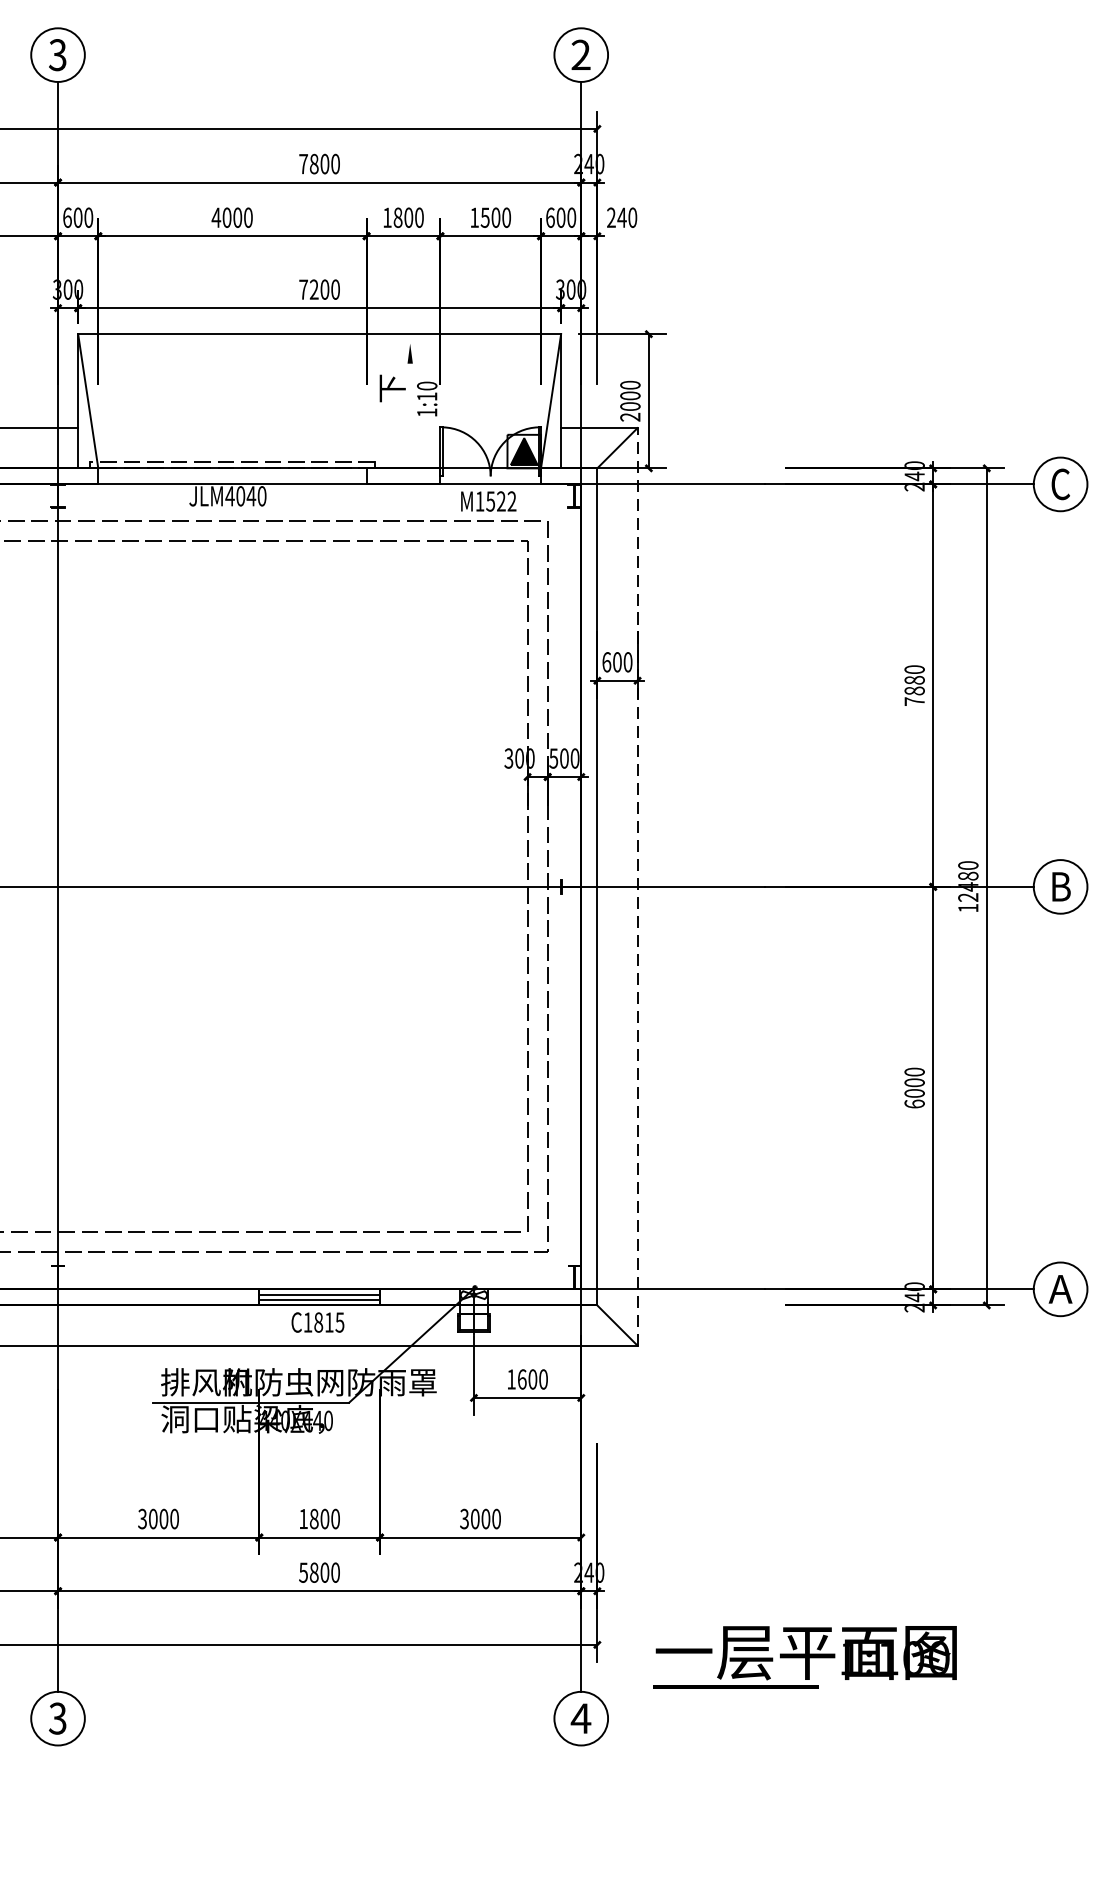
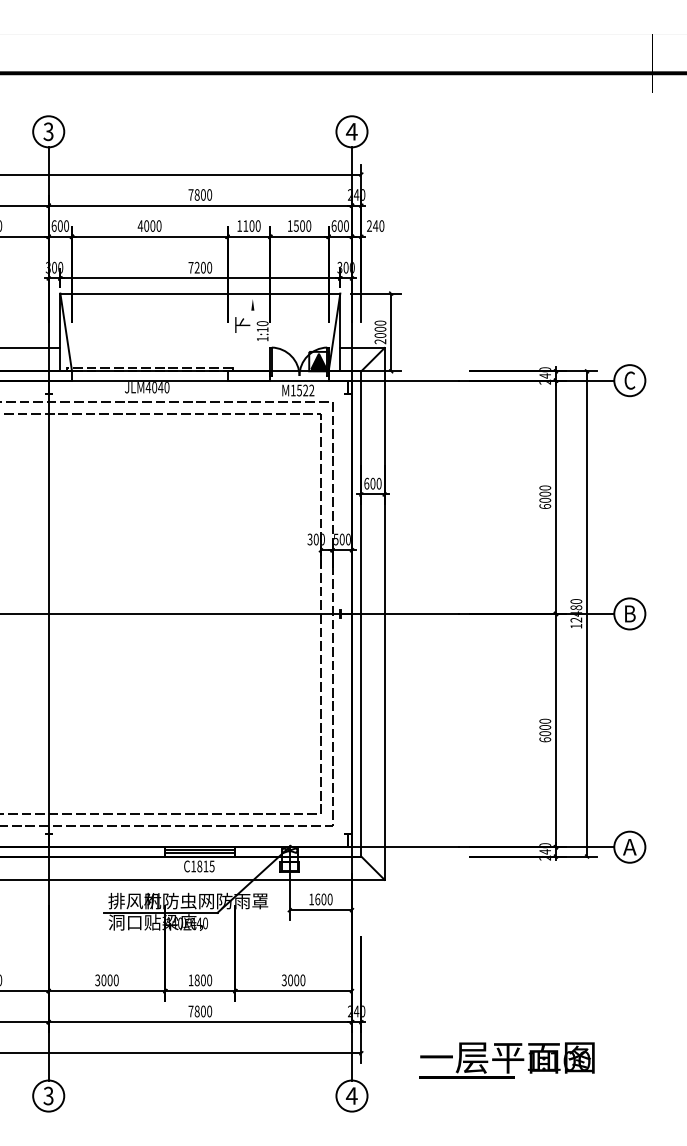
text: (580, 54) -> (351, 131), 2 -> 4
text: (397, 216) -> (245, 225), 1800 -> 1100
text: (915, 689) -> (545, 499), 7880 -> 6000
line: (637, 886) -> (384, 613), dashed -> solid
text: (302, 1572) -> (190, 1011), 5800 -> 7800
text: (804, 1657) -> (506, 1060), moved

